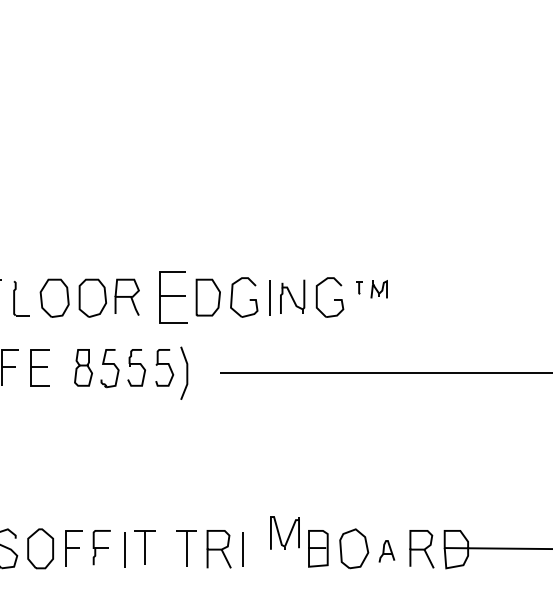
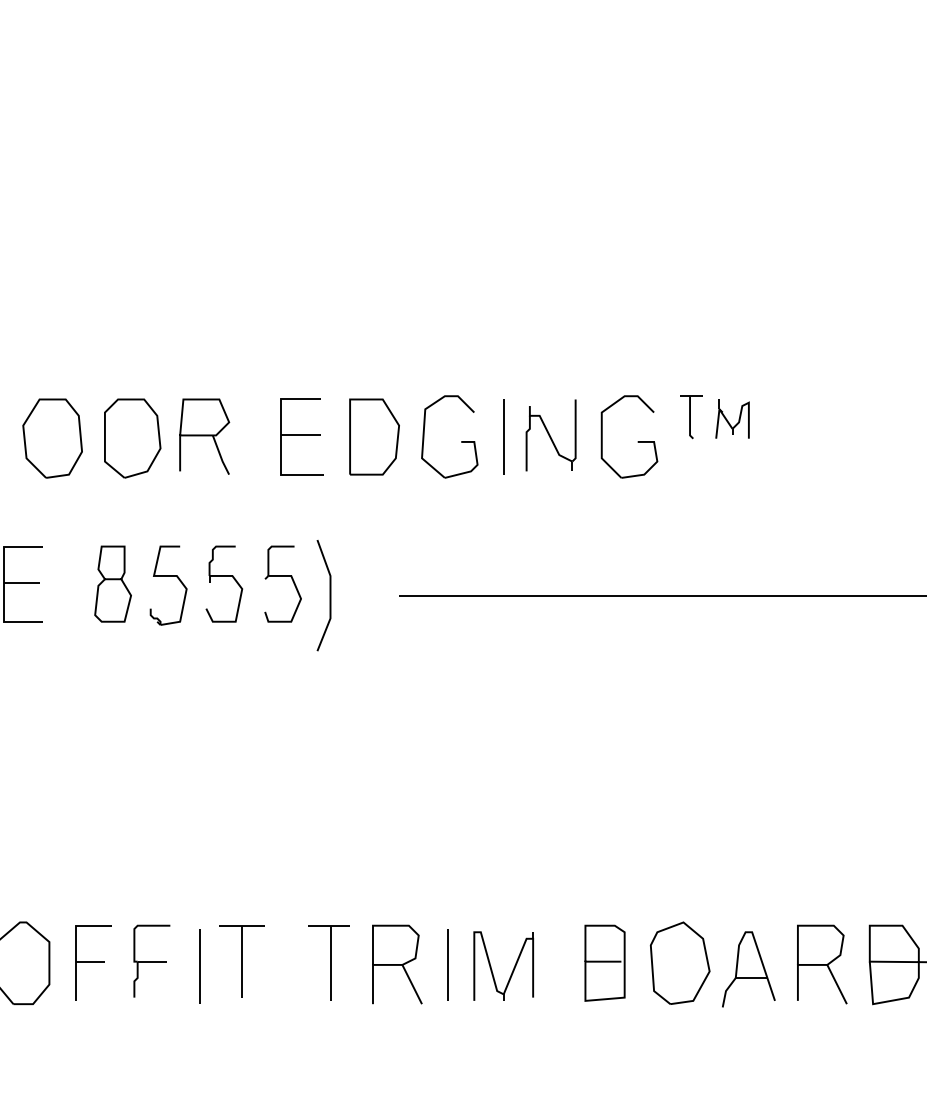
part: (359, 287) -> (691, 415), size x1.67
part: (173, 297) -> (301, 436), size x0.71
part: (284, 532) -> (502, 964), moved
part: (386, 551) -> (747, 968), size x1.67

